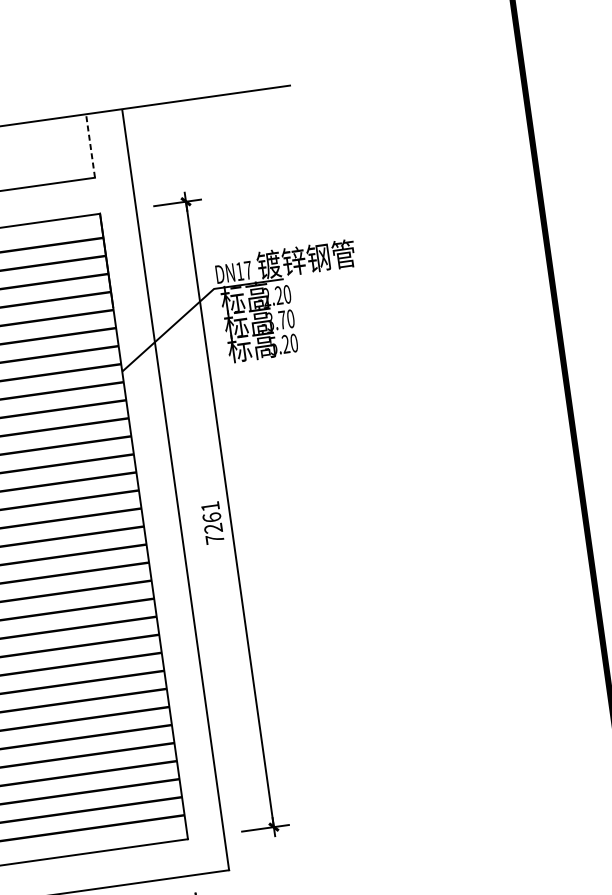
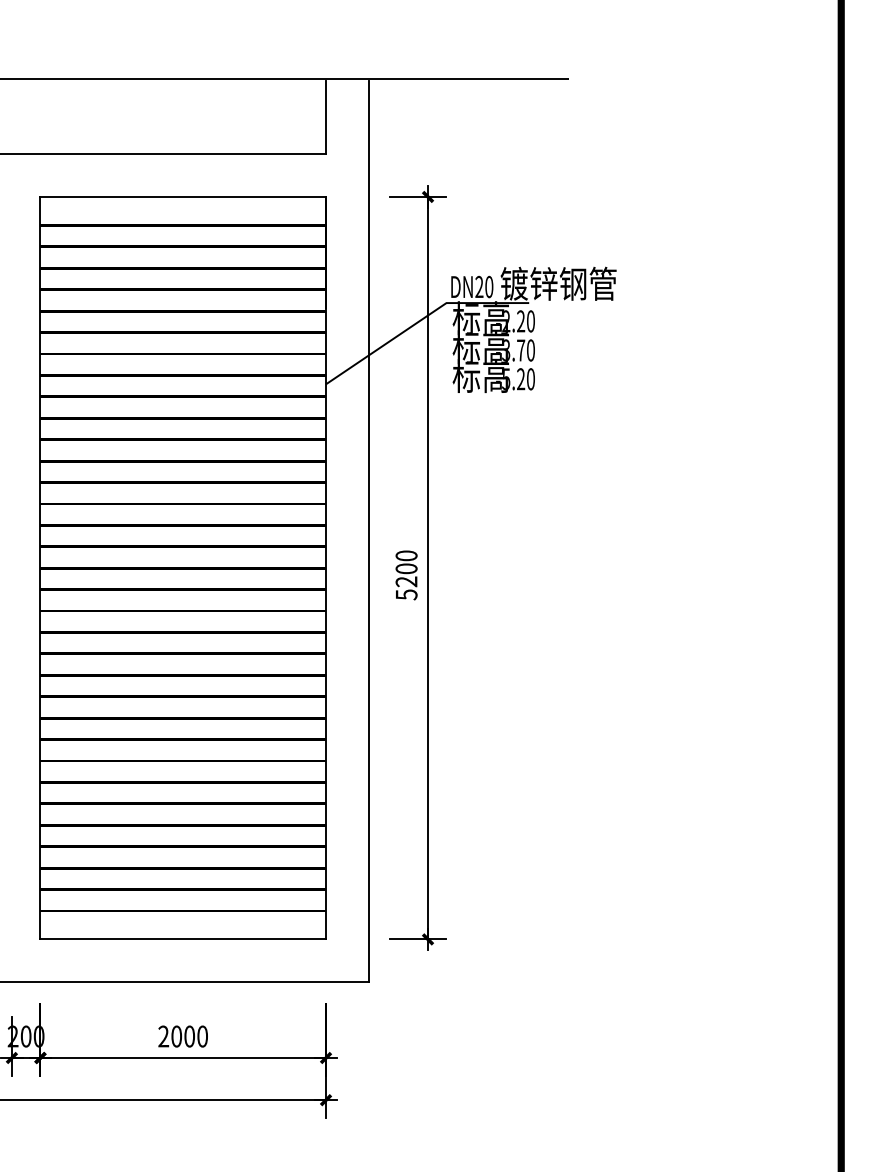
line: (91, 146) -> (326, 117), dashed -> solid
text: (244, 270) -> (484, 286), DN17 -> DN20
text: (212, 523) -> (406, 575), 7261 -> 5200

